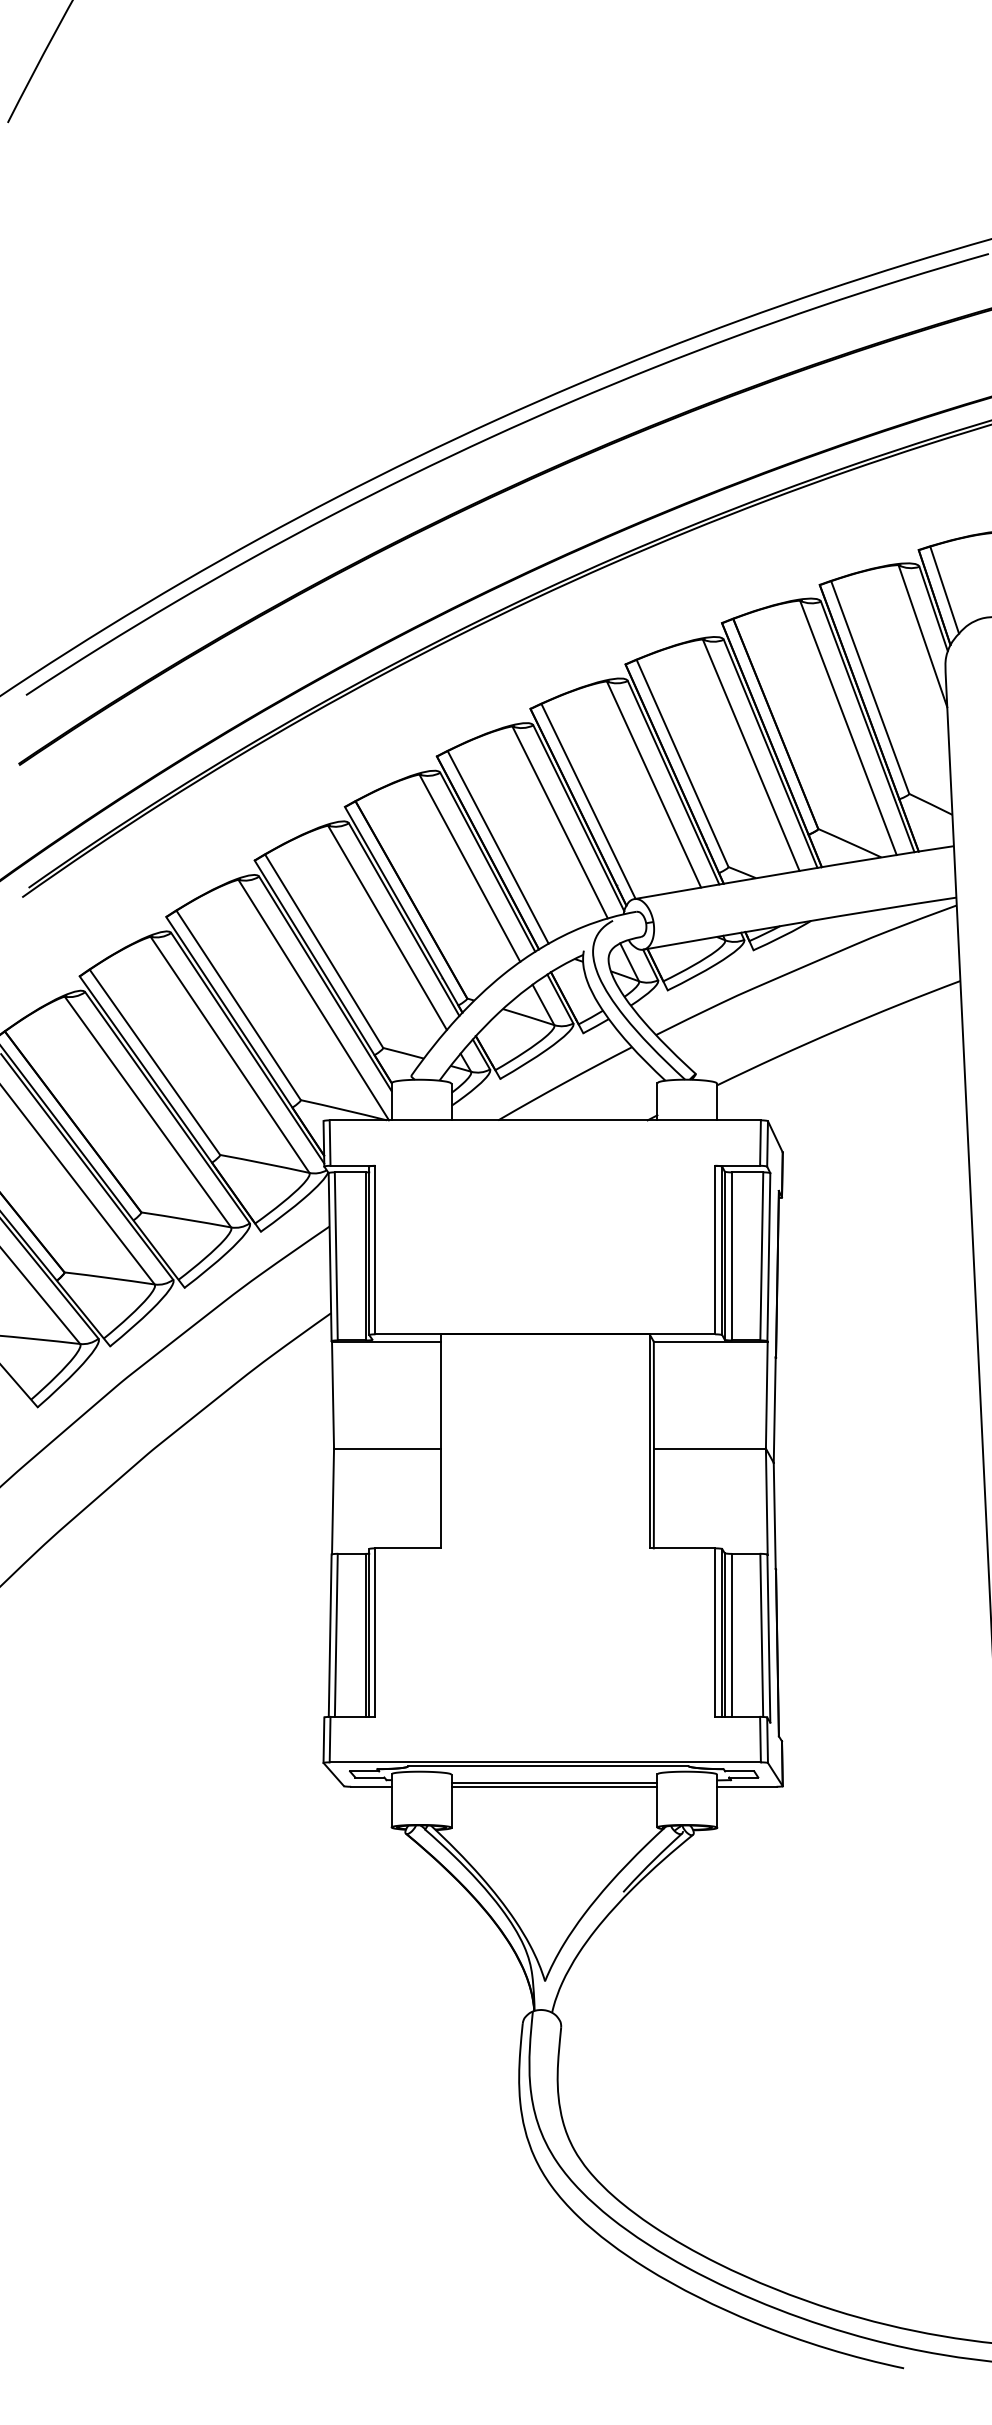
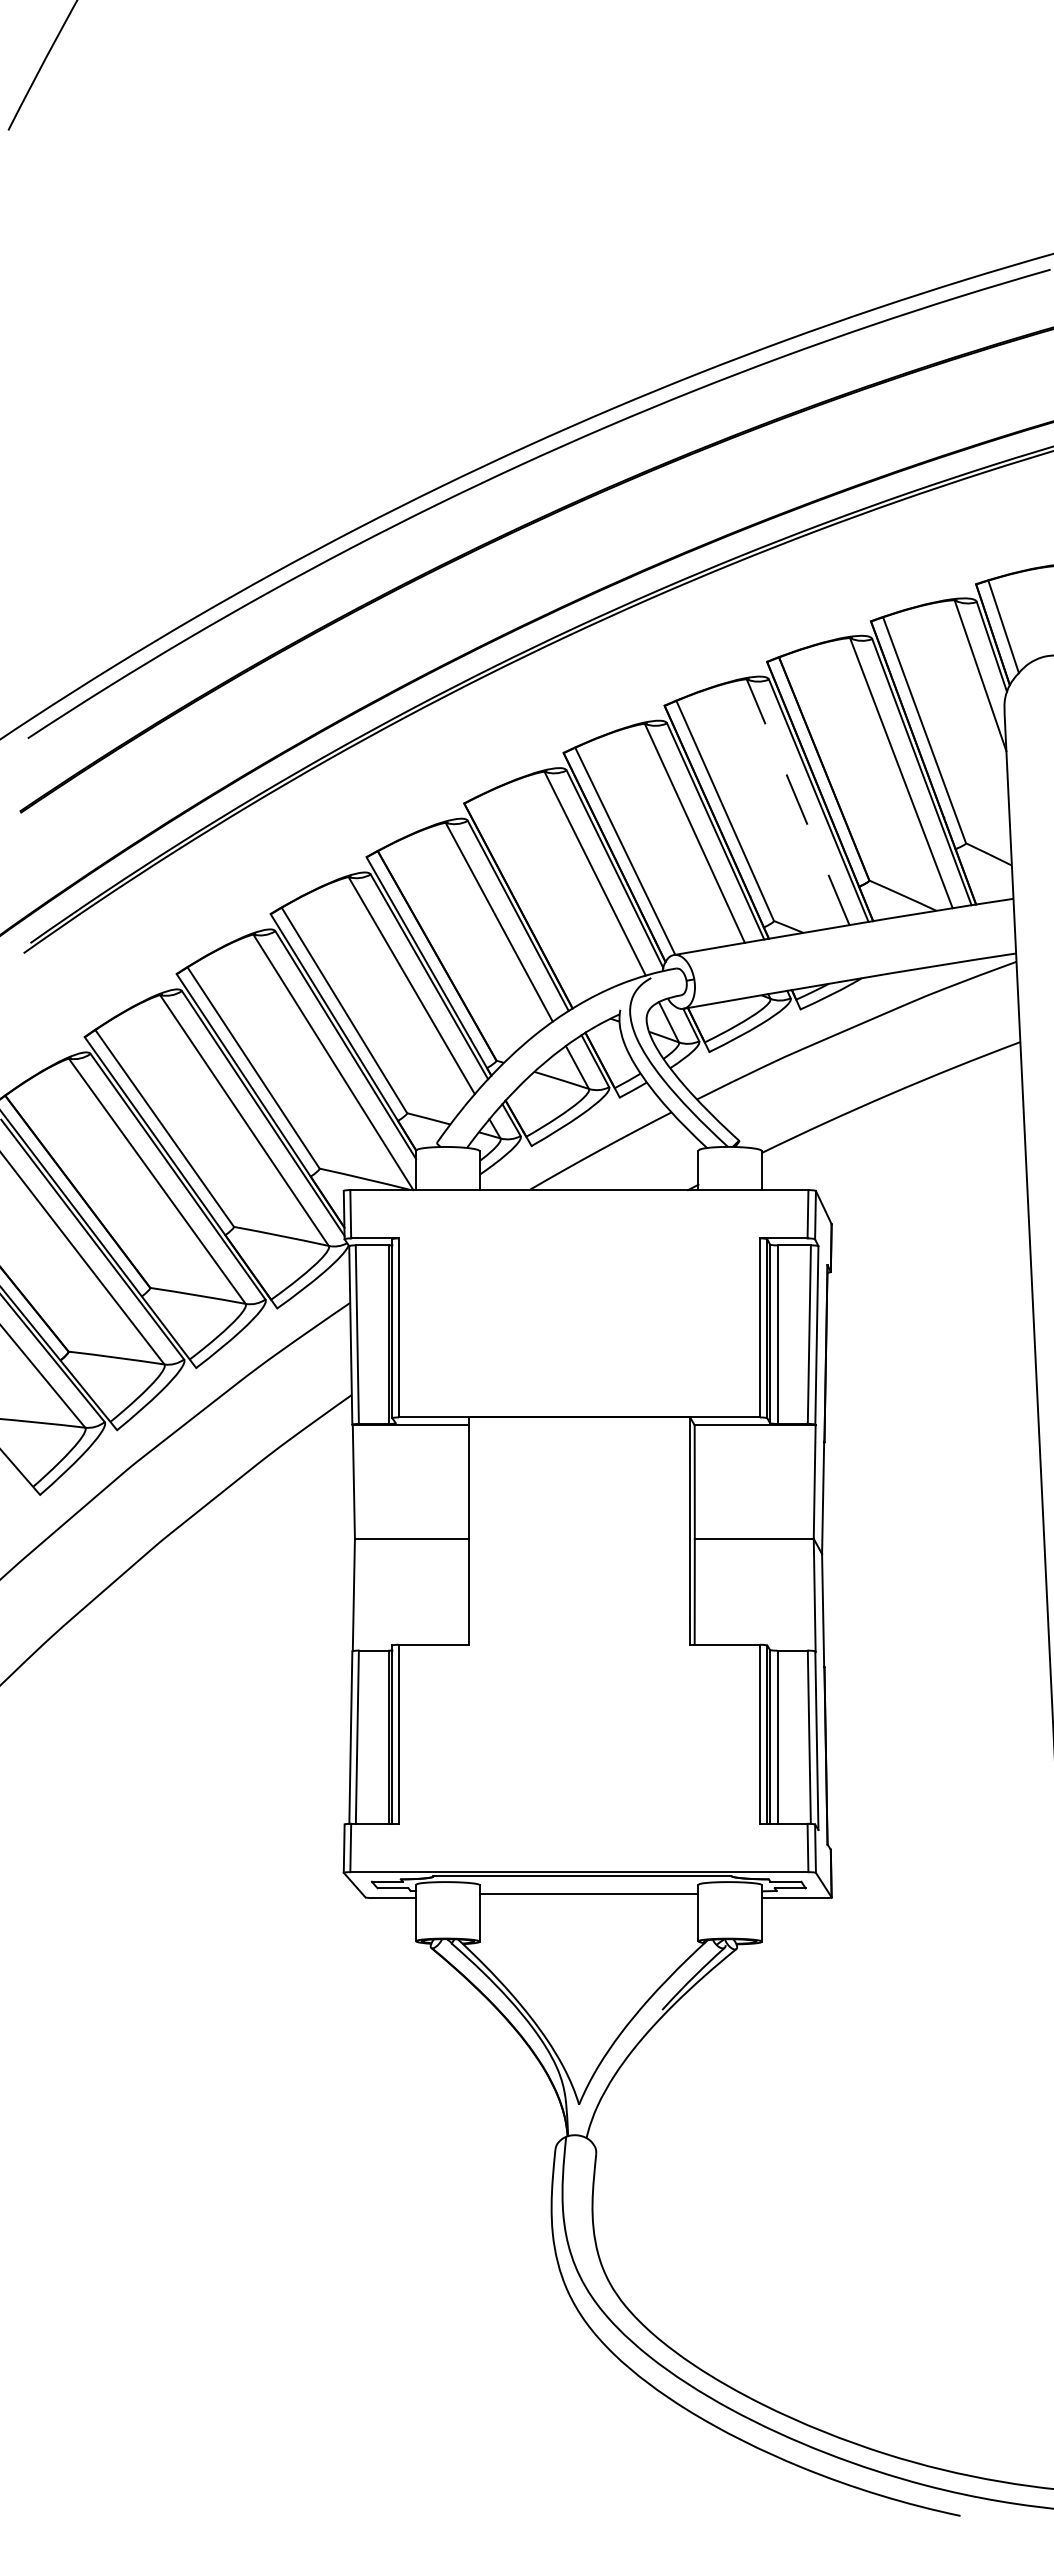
line: (750, 754) -> (797, 801), solid -> dashed
line: (497, 846) -> (528, 899), removed
line: (553, 1787) -> (588, 1898), removed

